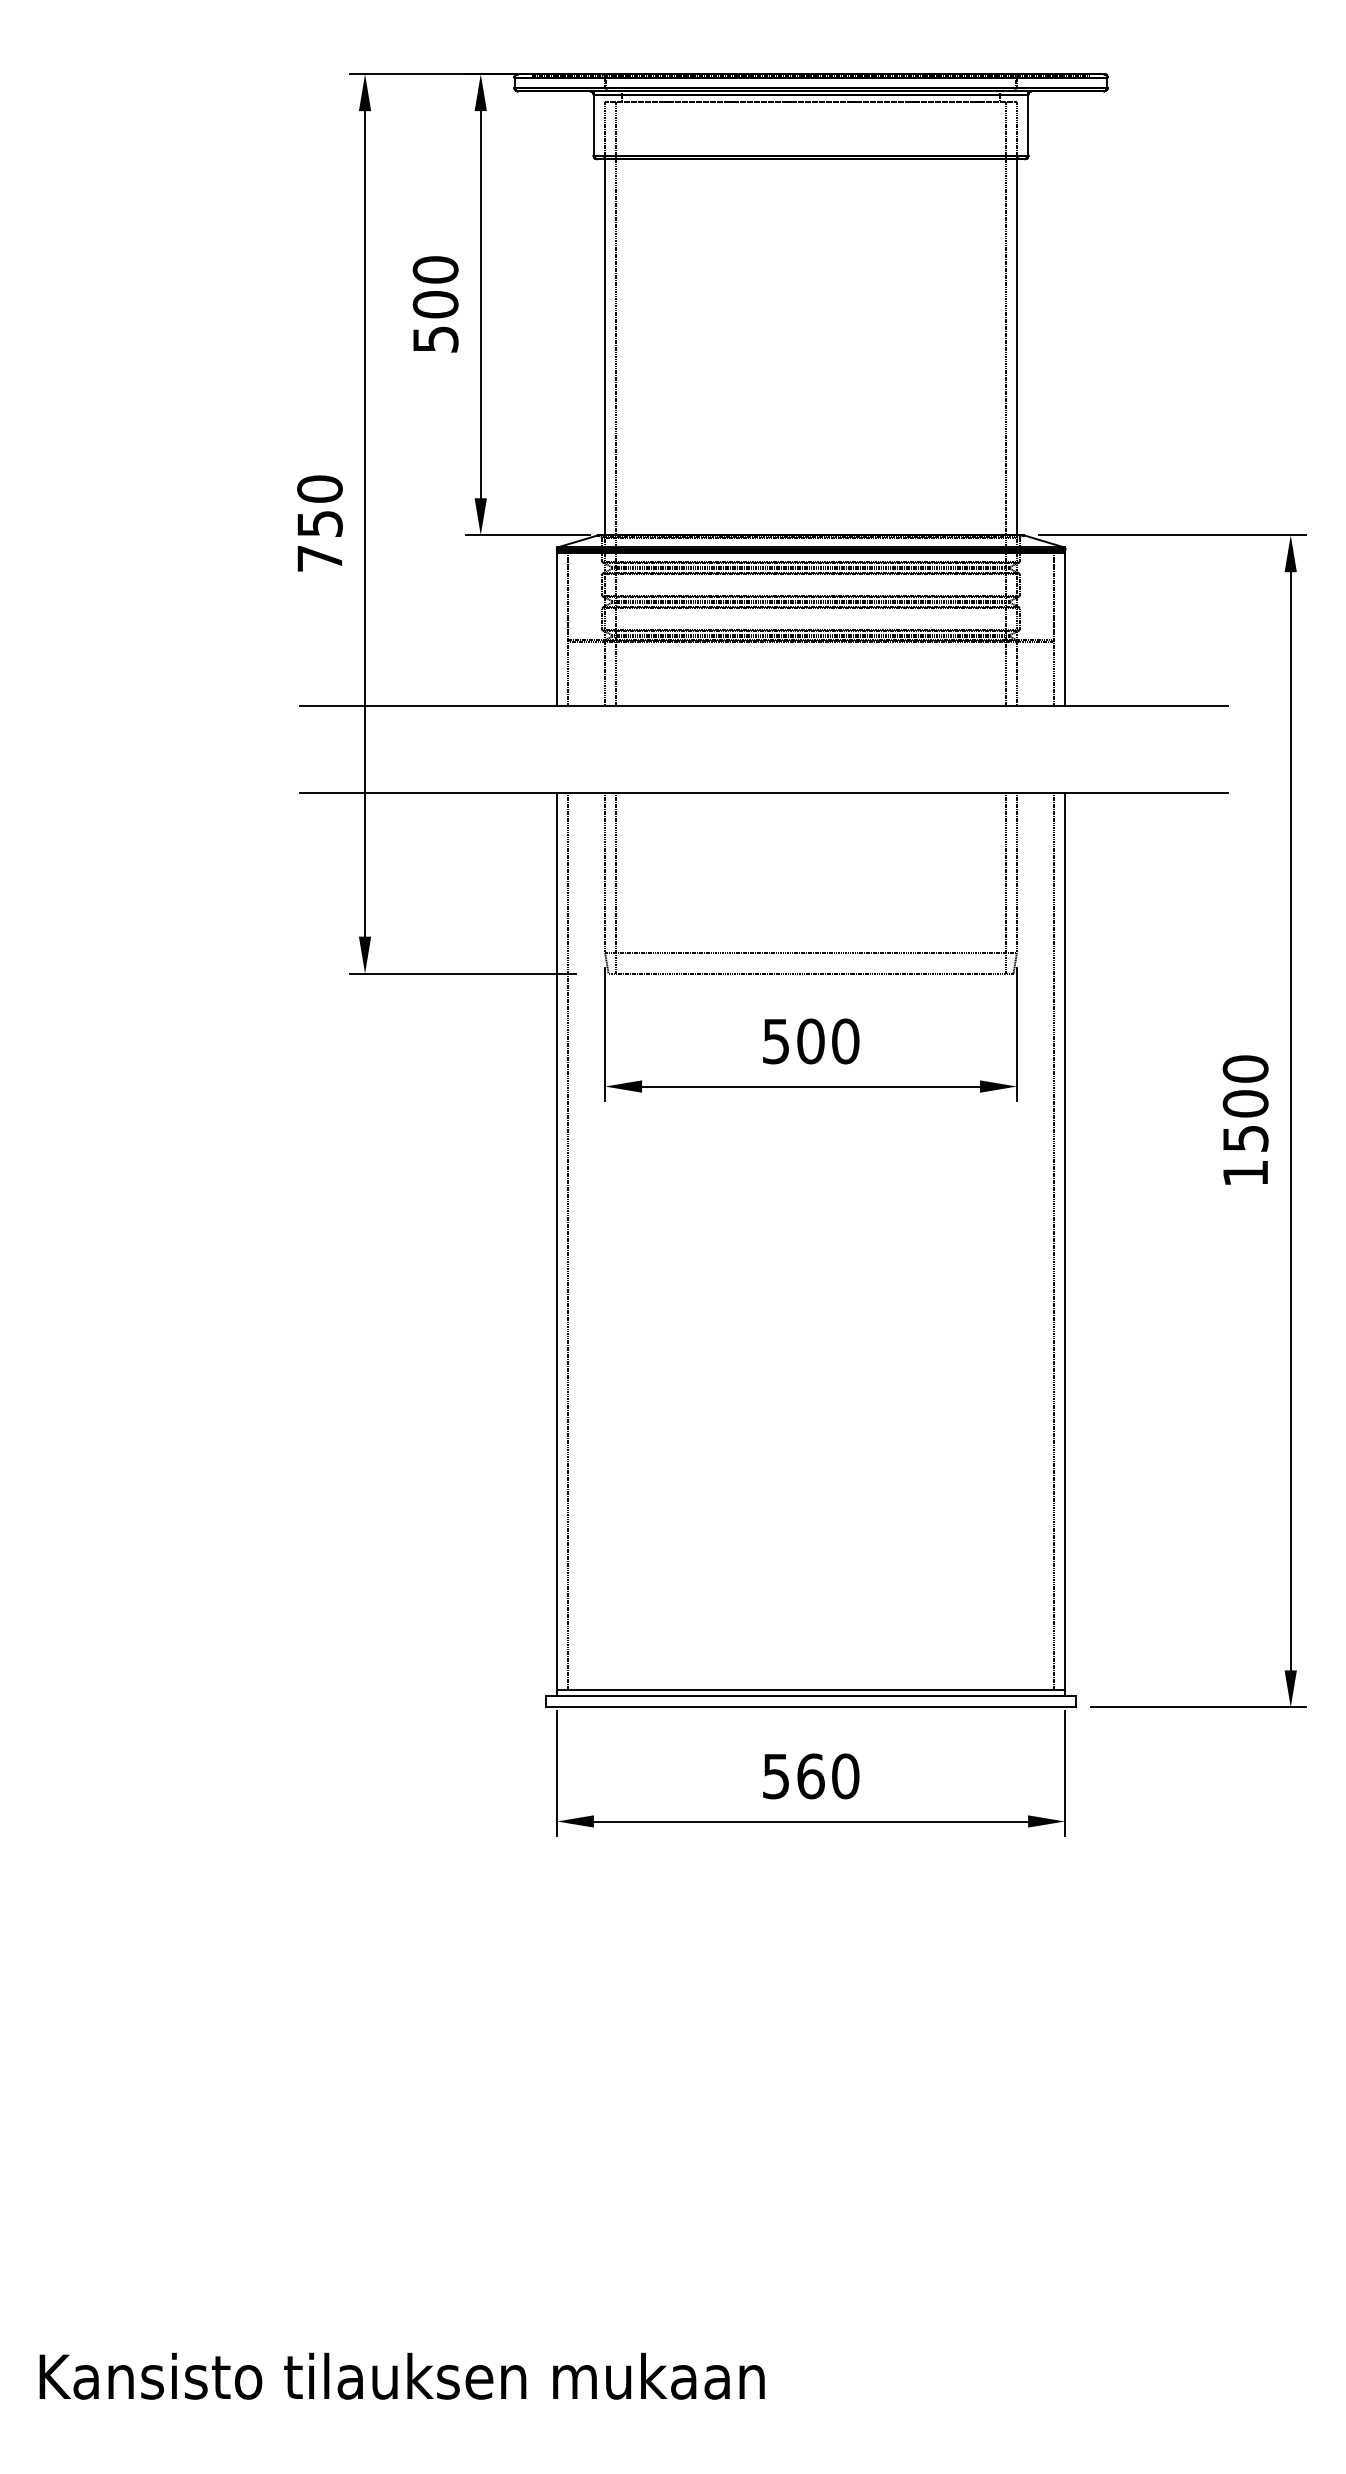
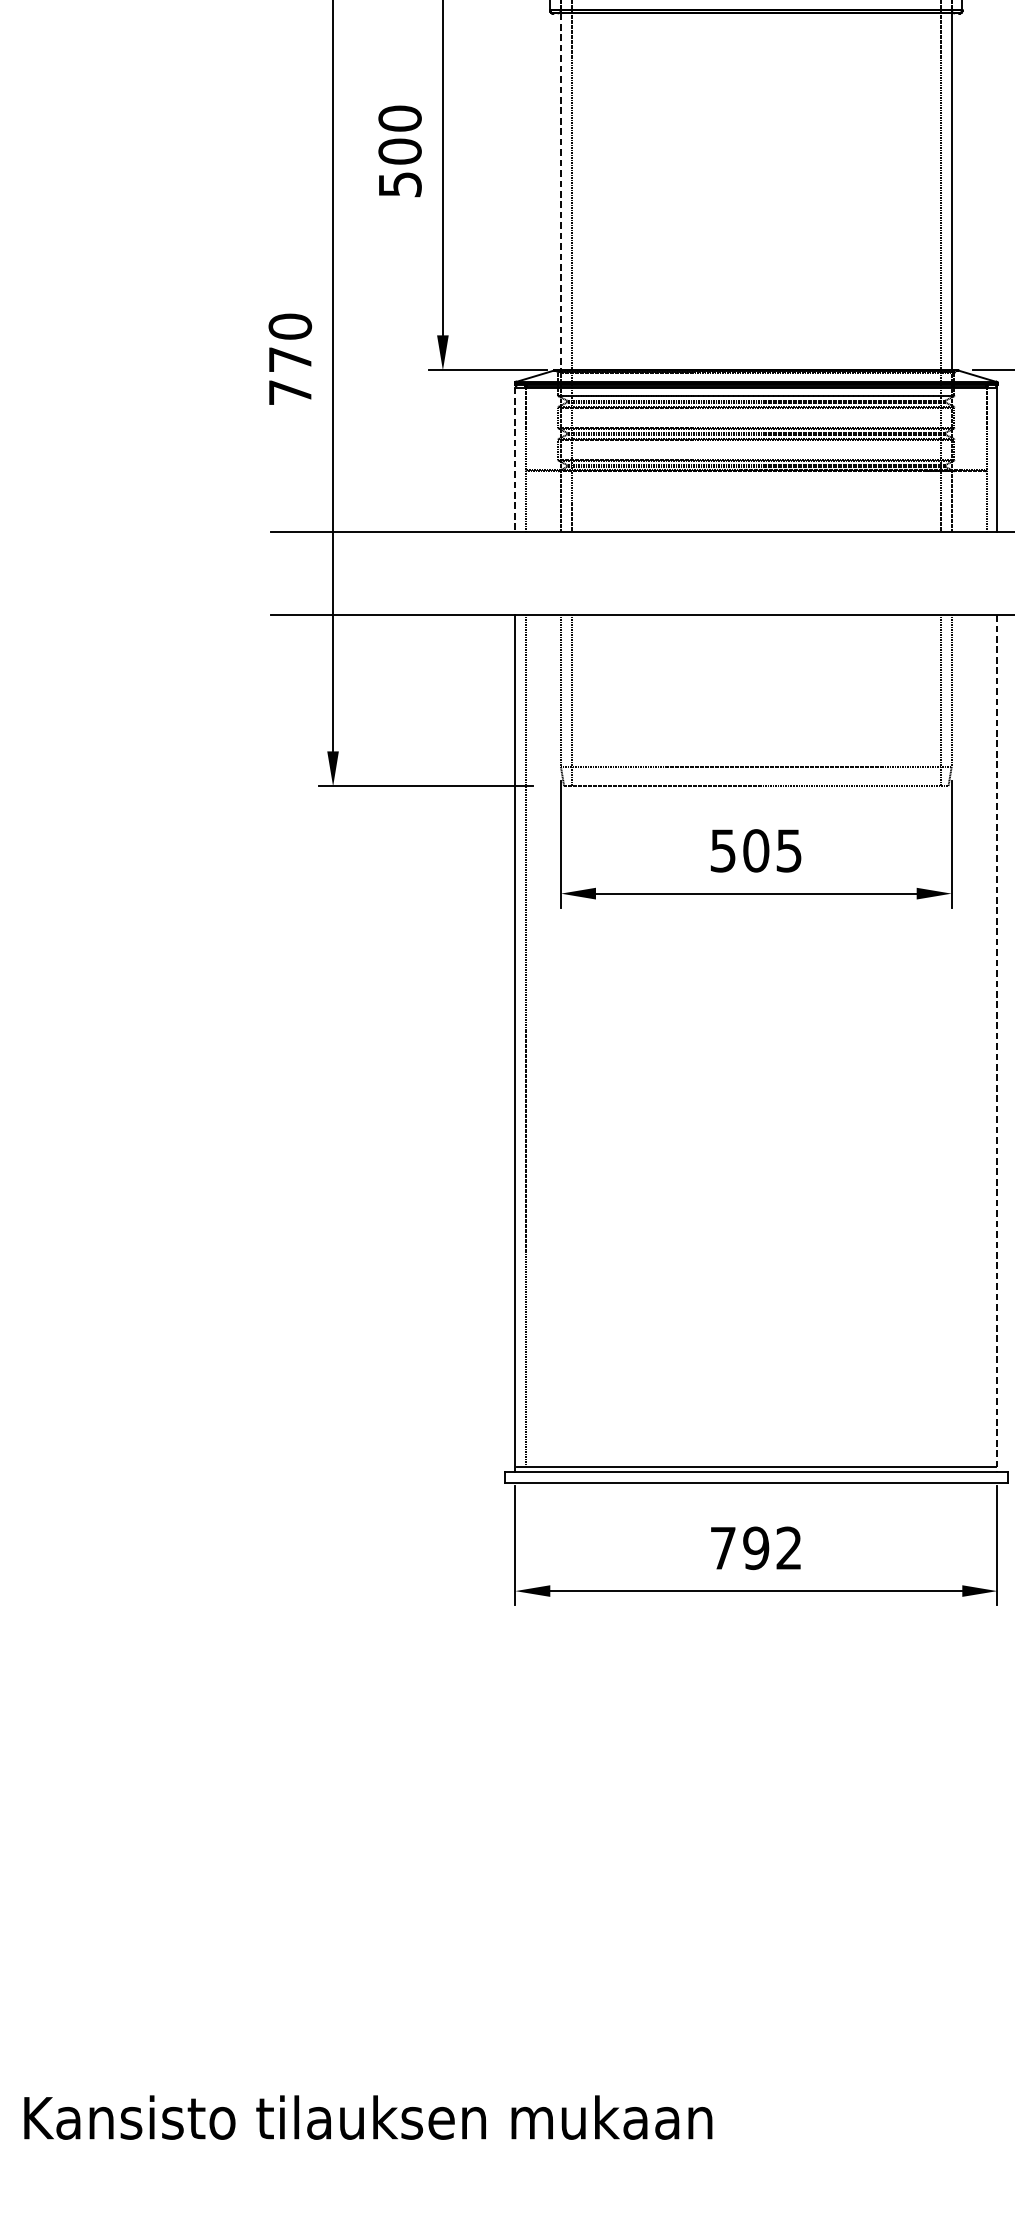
line: (605, 347) -> (561, 192), solid -> dashed
text: (319, 523) -> (289, 359), 750 -> 770
line: (557, 630) -> (515, 460), solid -> dashed
text: (845, 1041) -> (789, 850), 500 -> 505
line: (1053, 1241) -> (986, 1040), removed
line: (1065, 1245) -> (997, 1044), solid -> dashed
text: (811, 1776) -> (756, 1548), 560 -> 792

